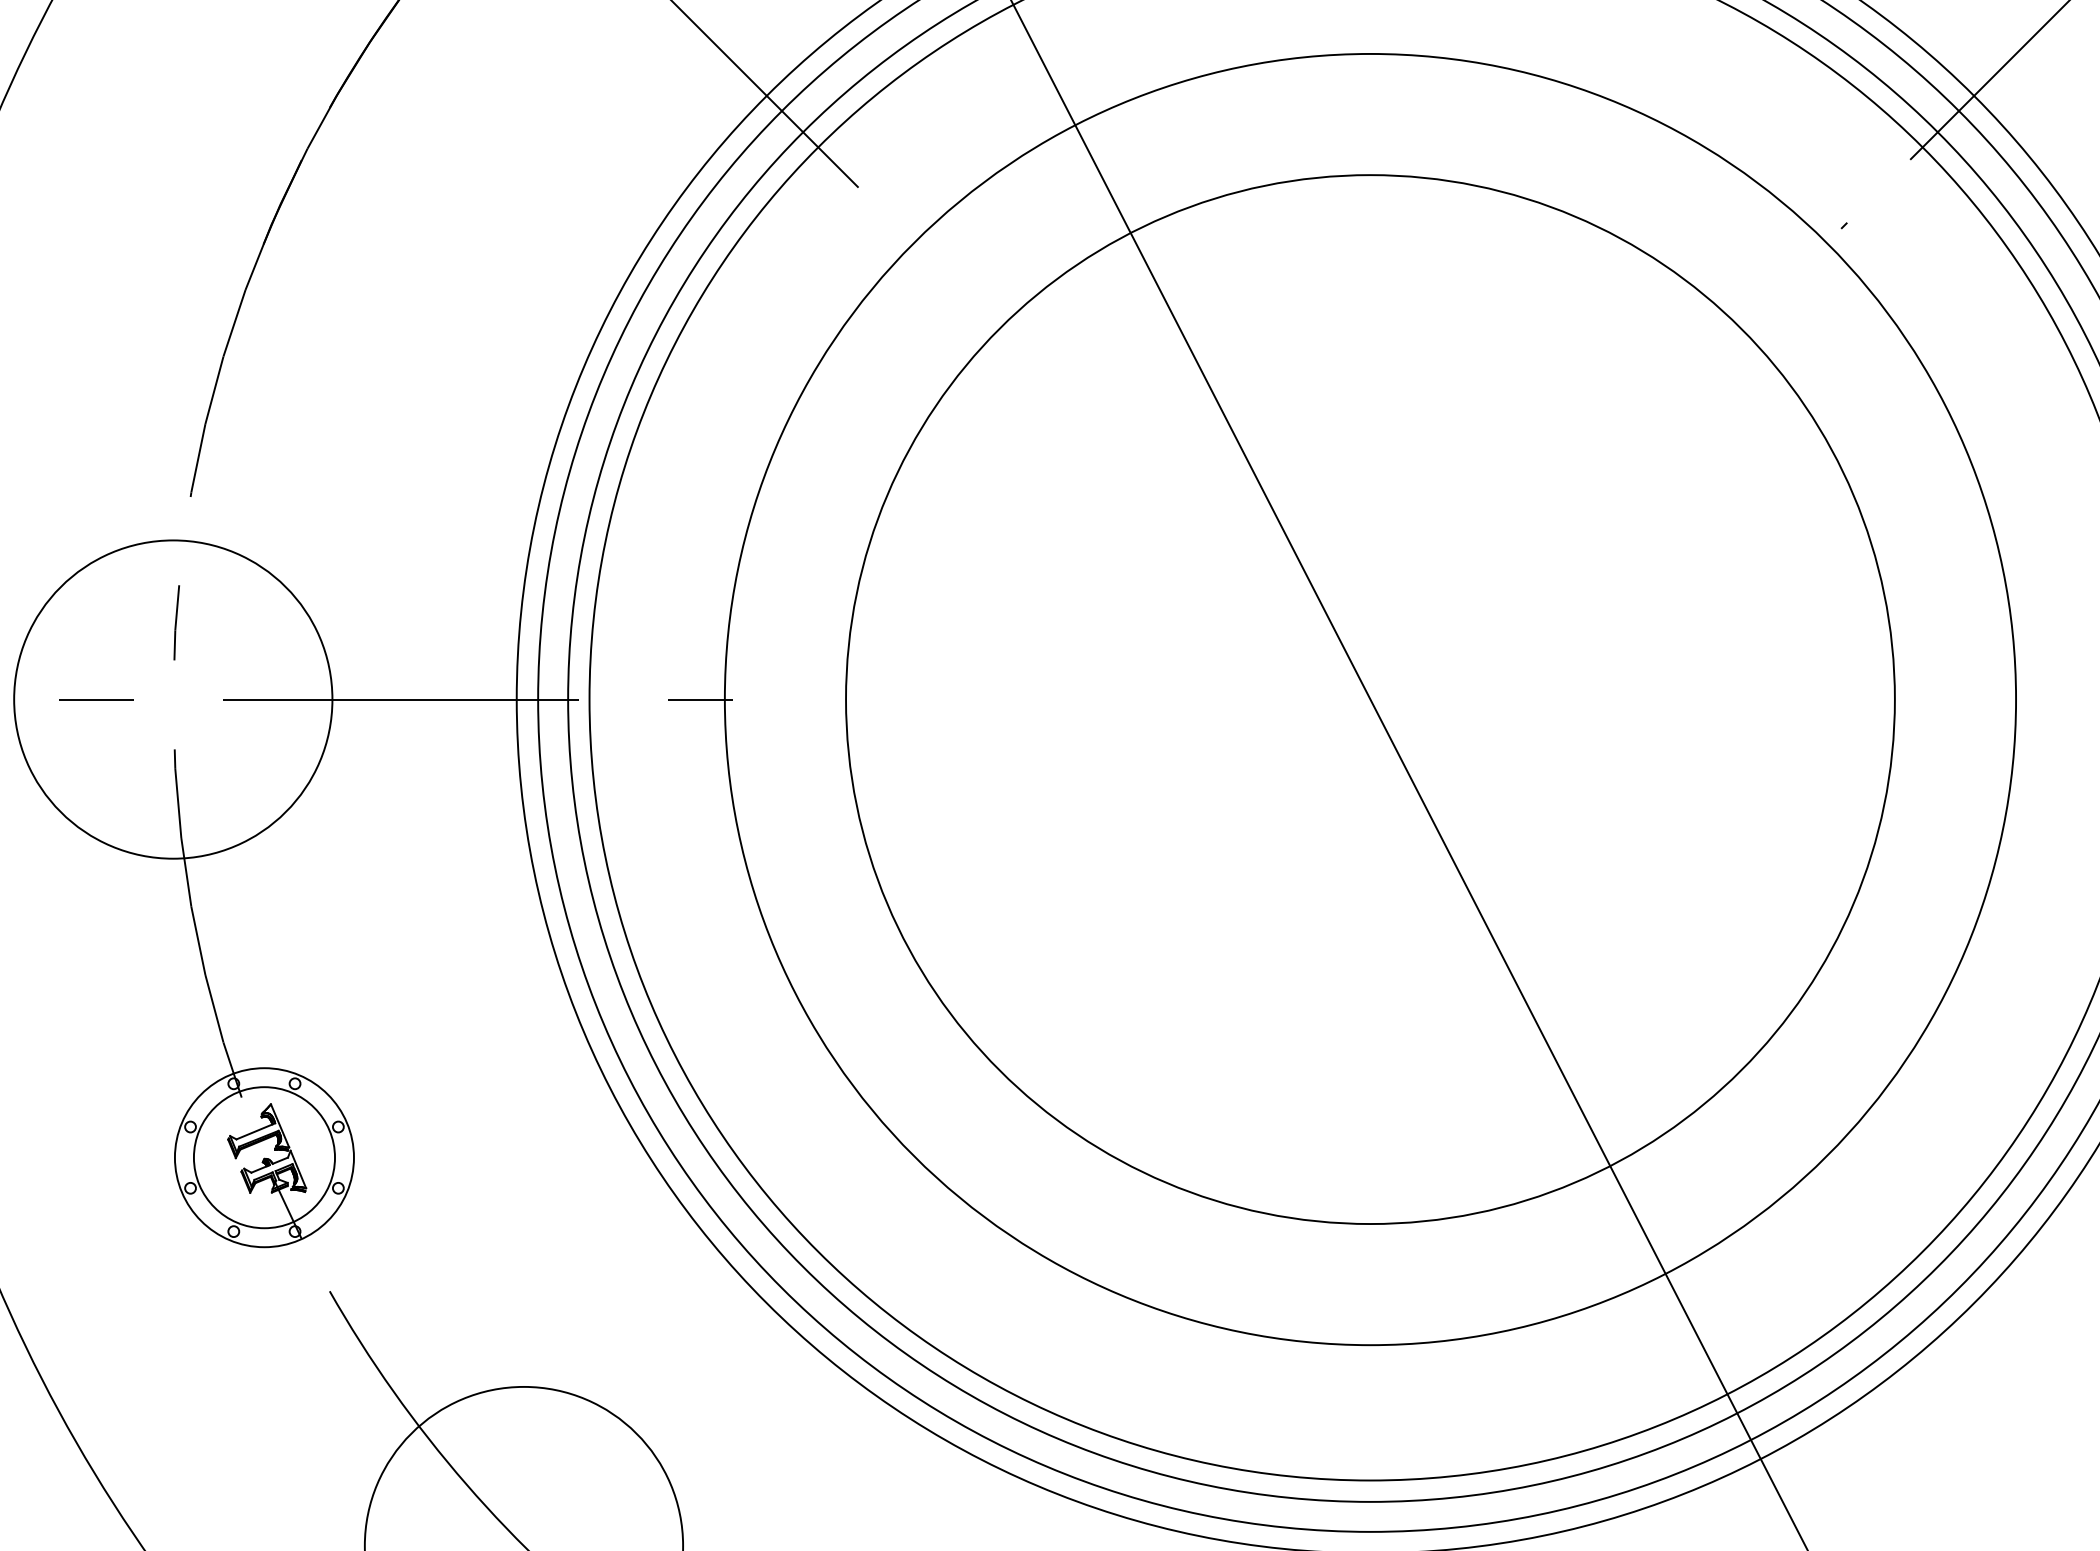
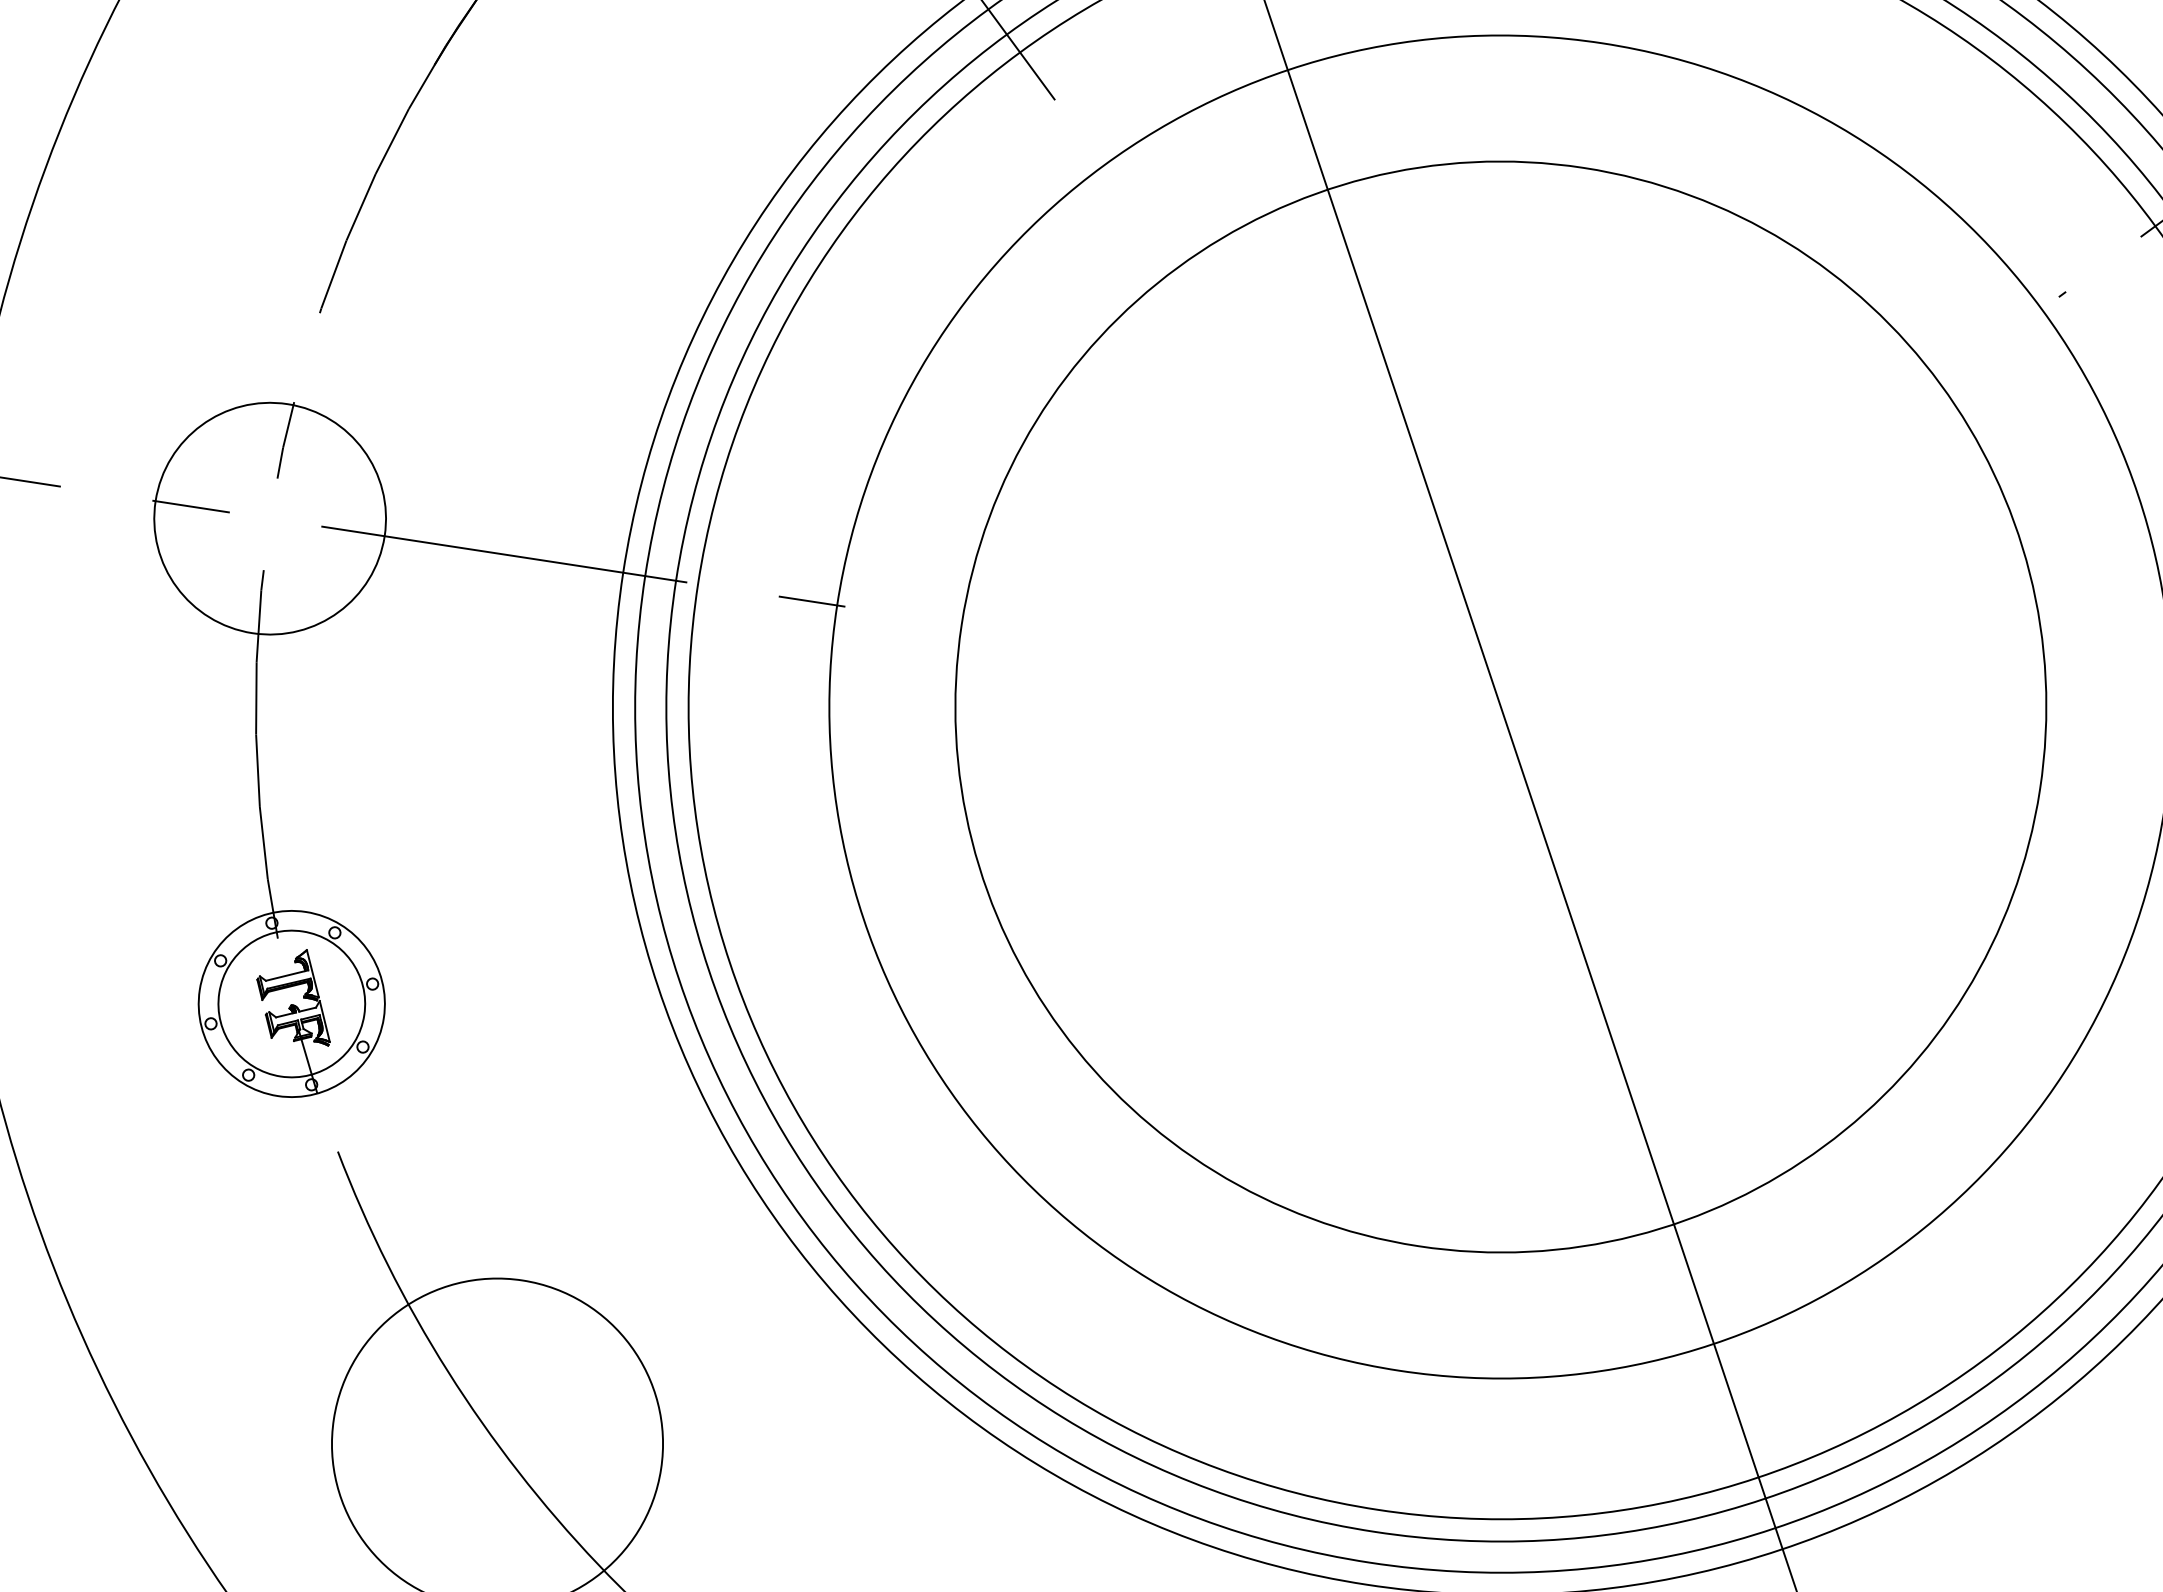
circle: (173, 699) -> (270, 518), size x0.7

